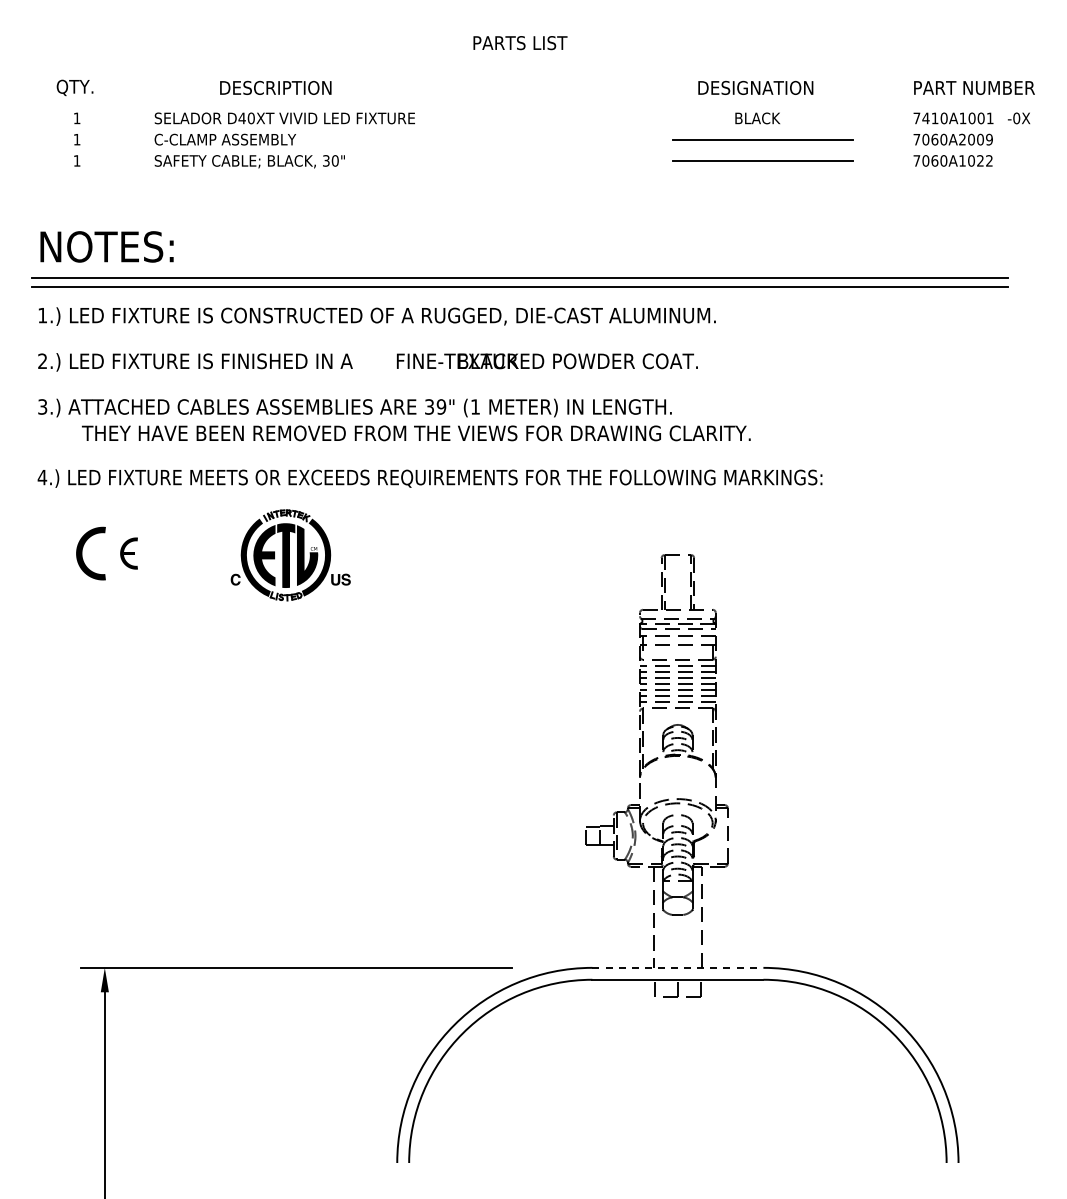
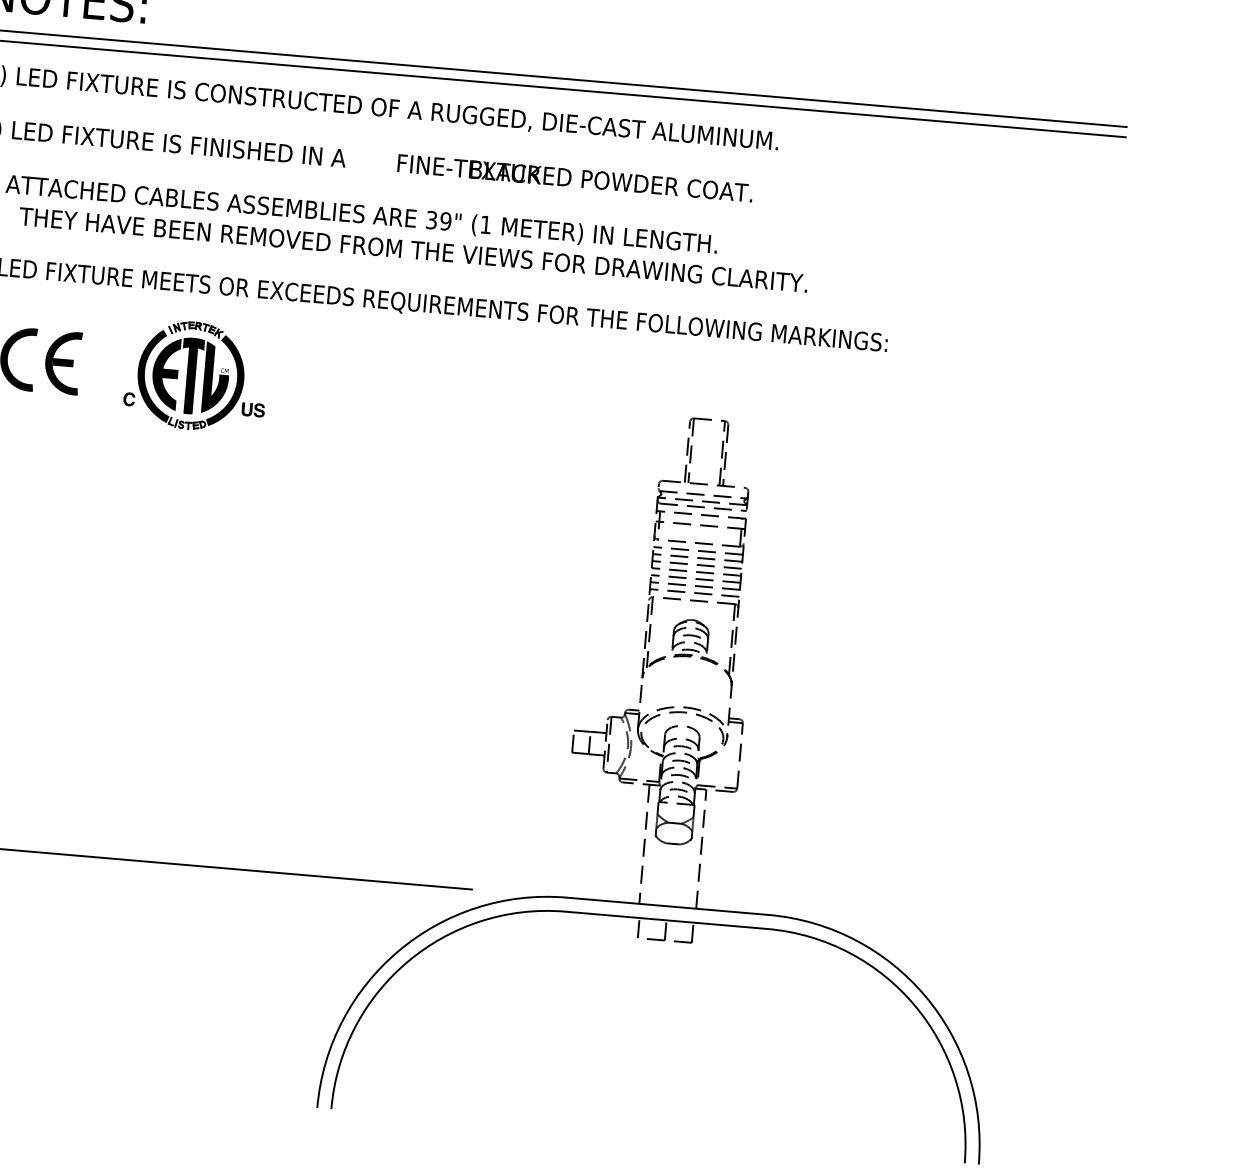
part: (128, 553) -> (62, 362), size x1.67
part: (290, 555) -> (196, 376), moved
line: (677, 967) -> (667, 905), dashed -> solid

